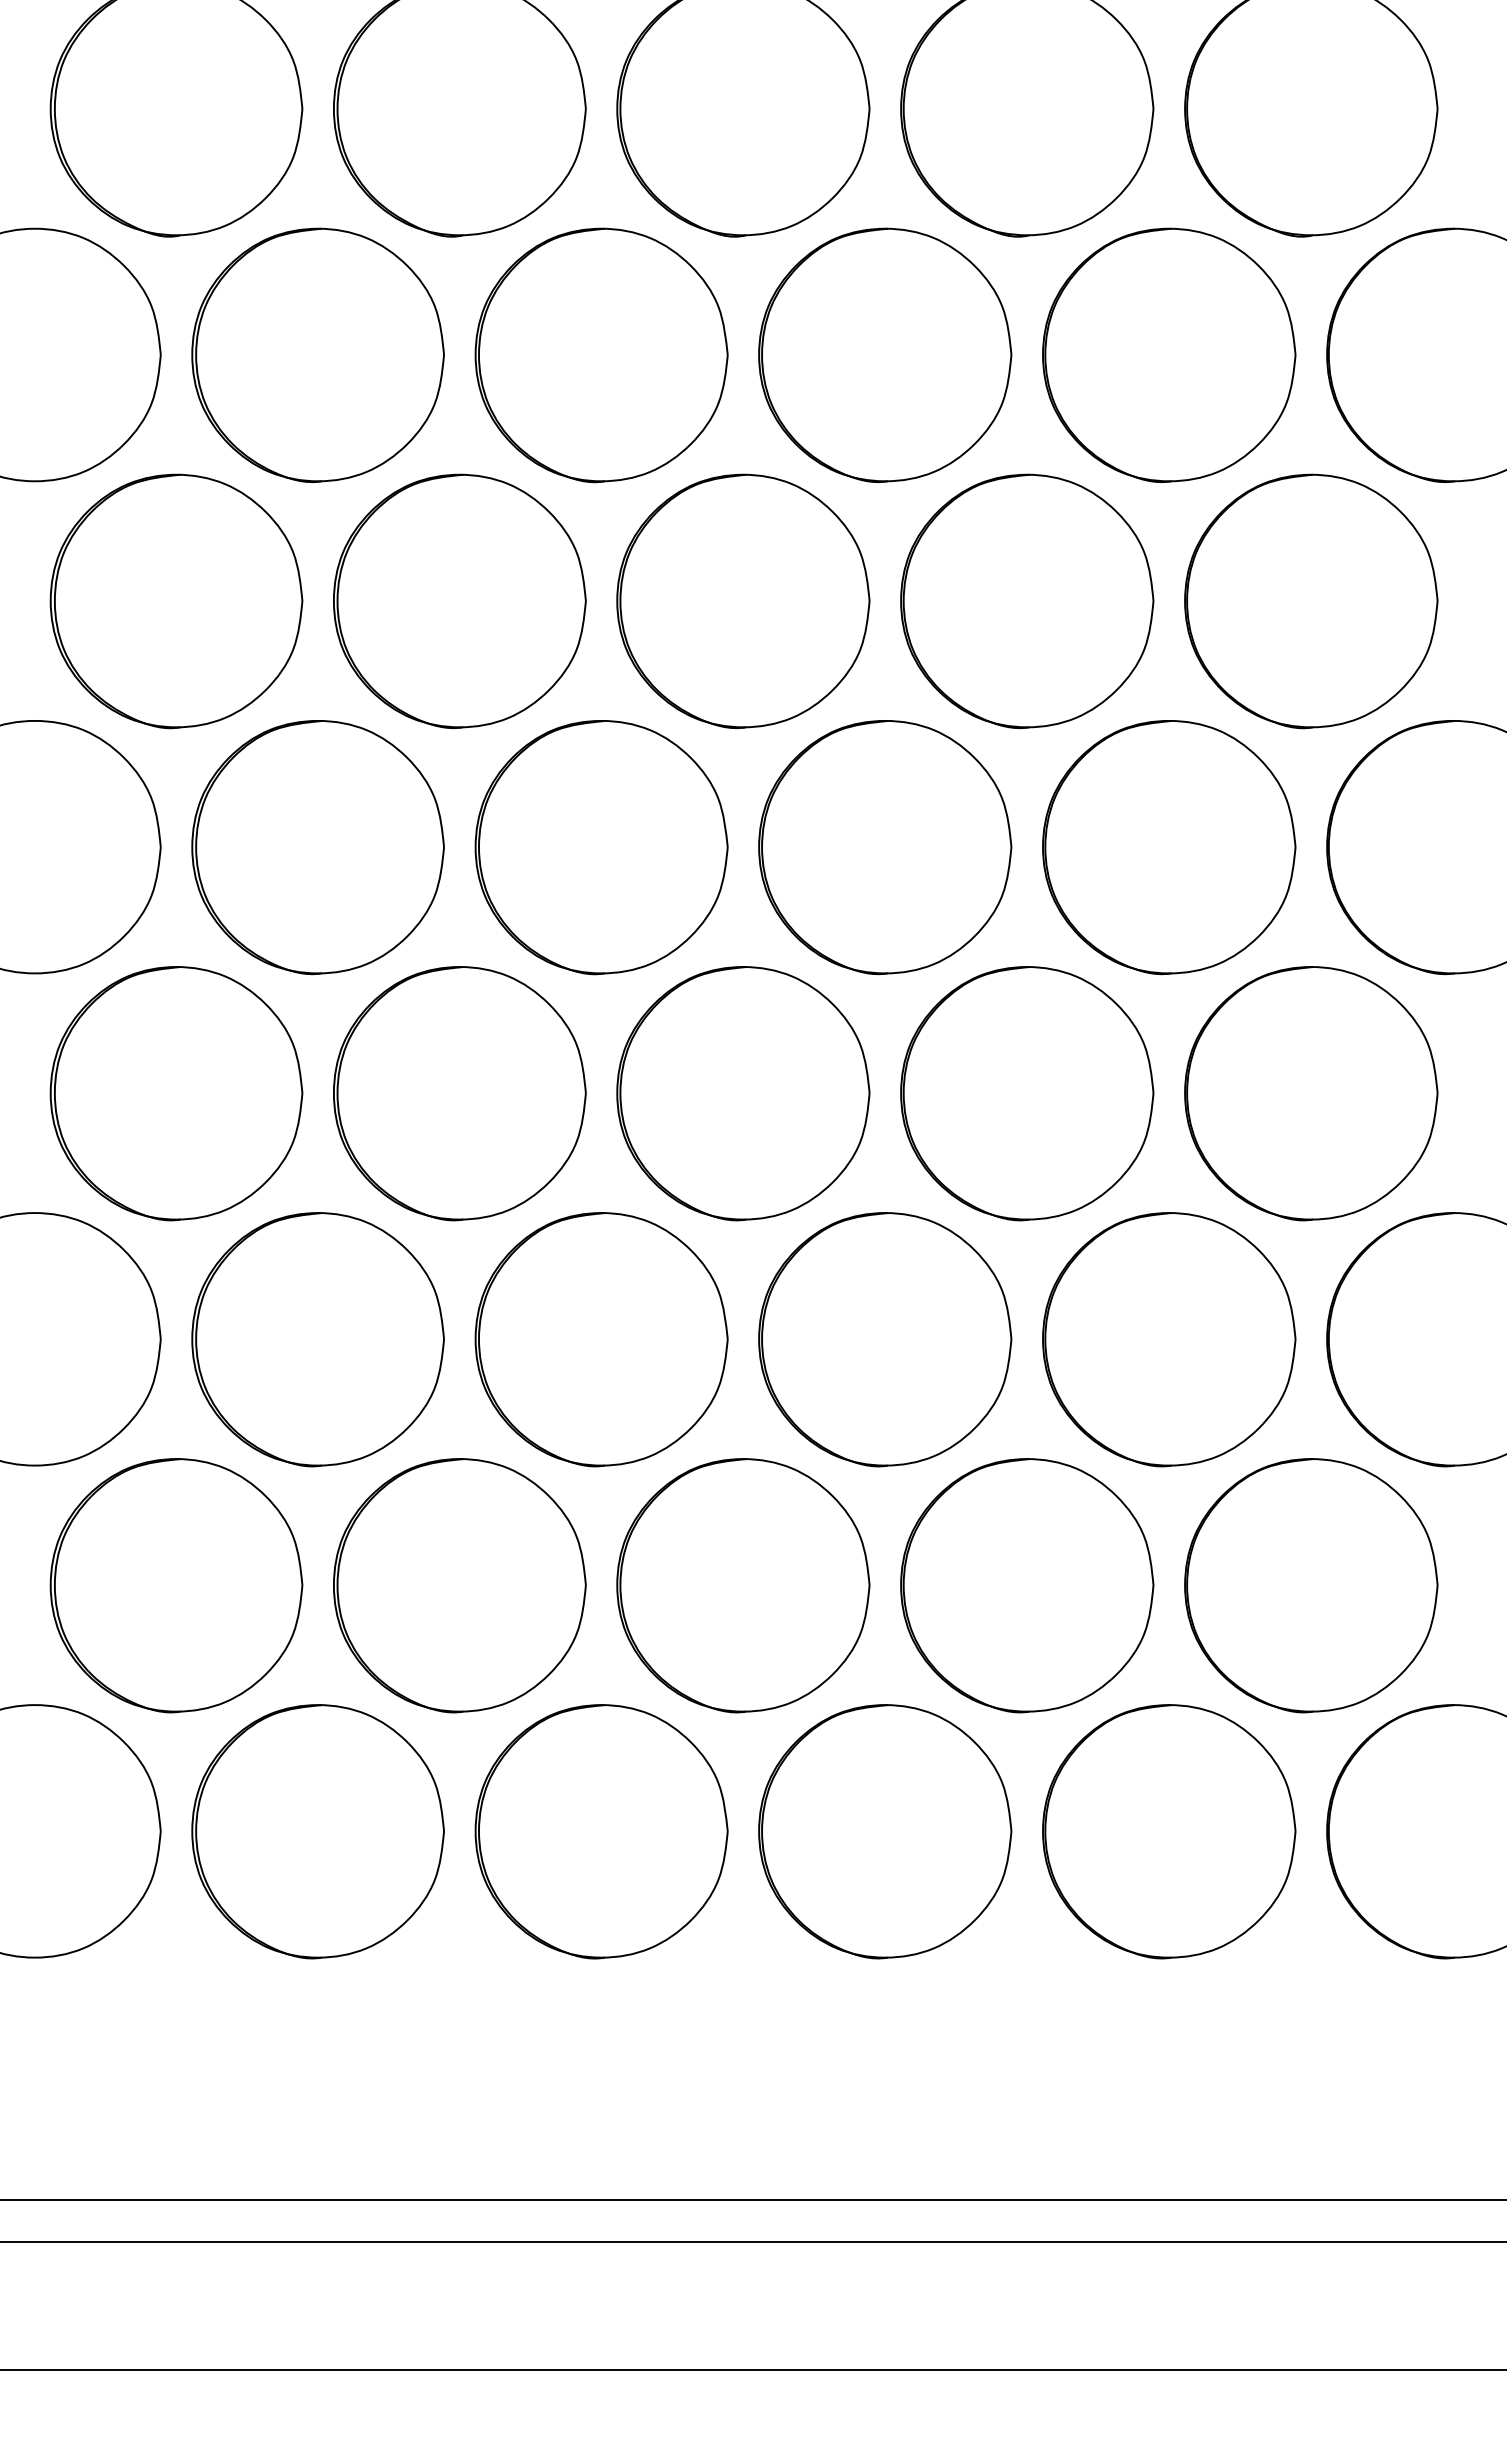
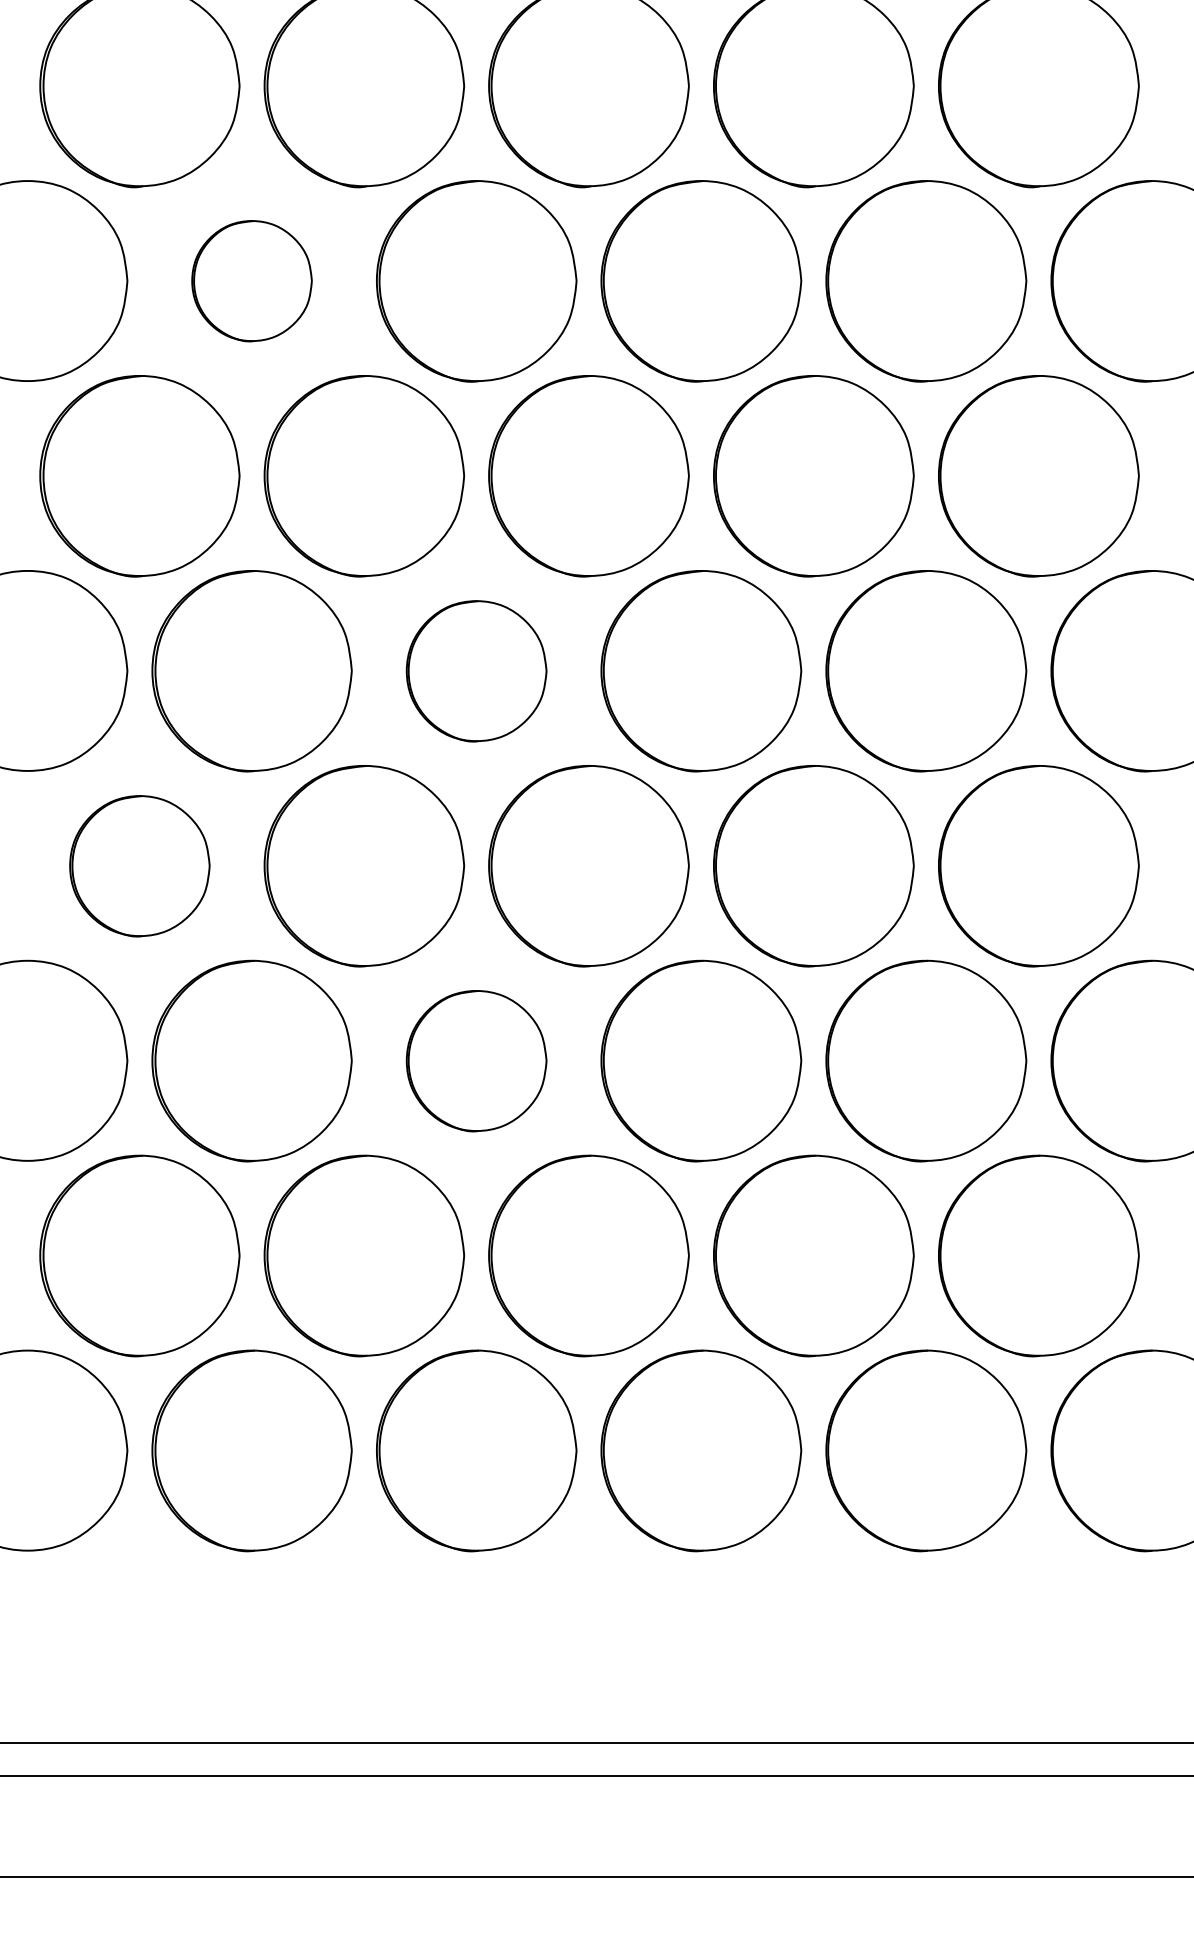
part: (317, 354) -> (251, 280), size x0.6
part: (601, 847) -> (476, 671), size x0.7
part: (176, 1093) -> (139, 866), size x0.7
part: (601, 1339) -> (476, 1060), size x0.7

